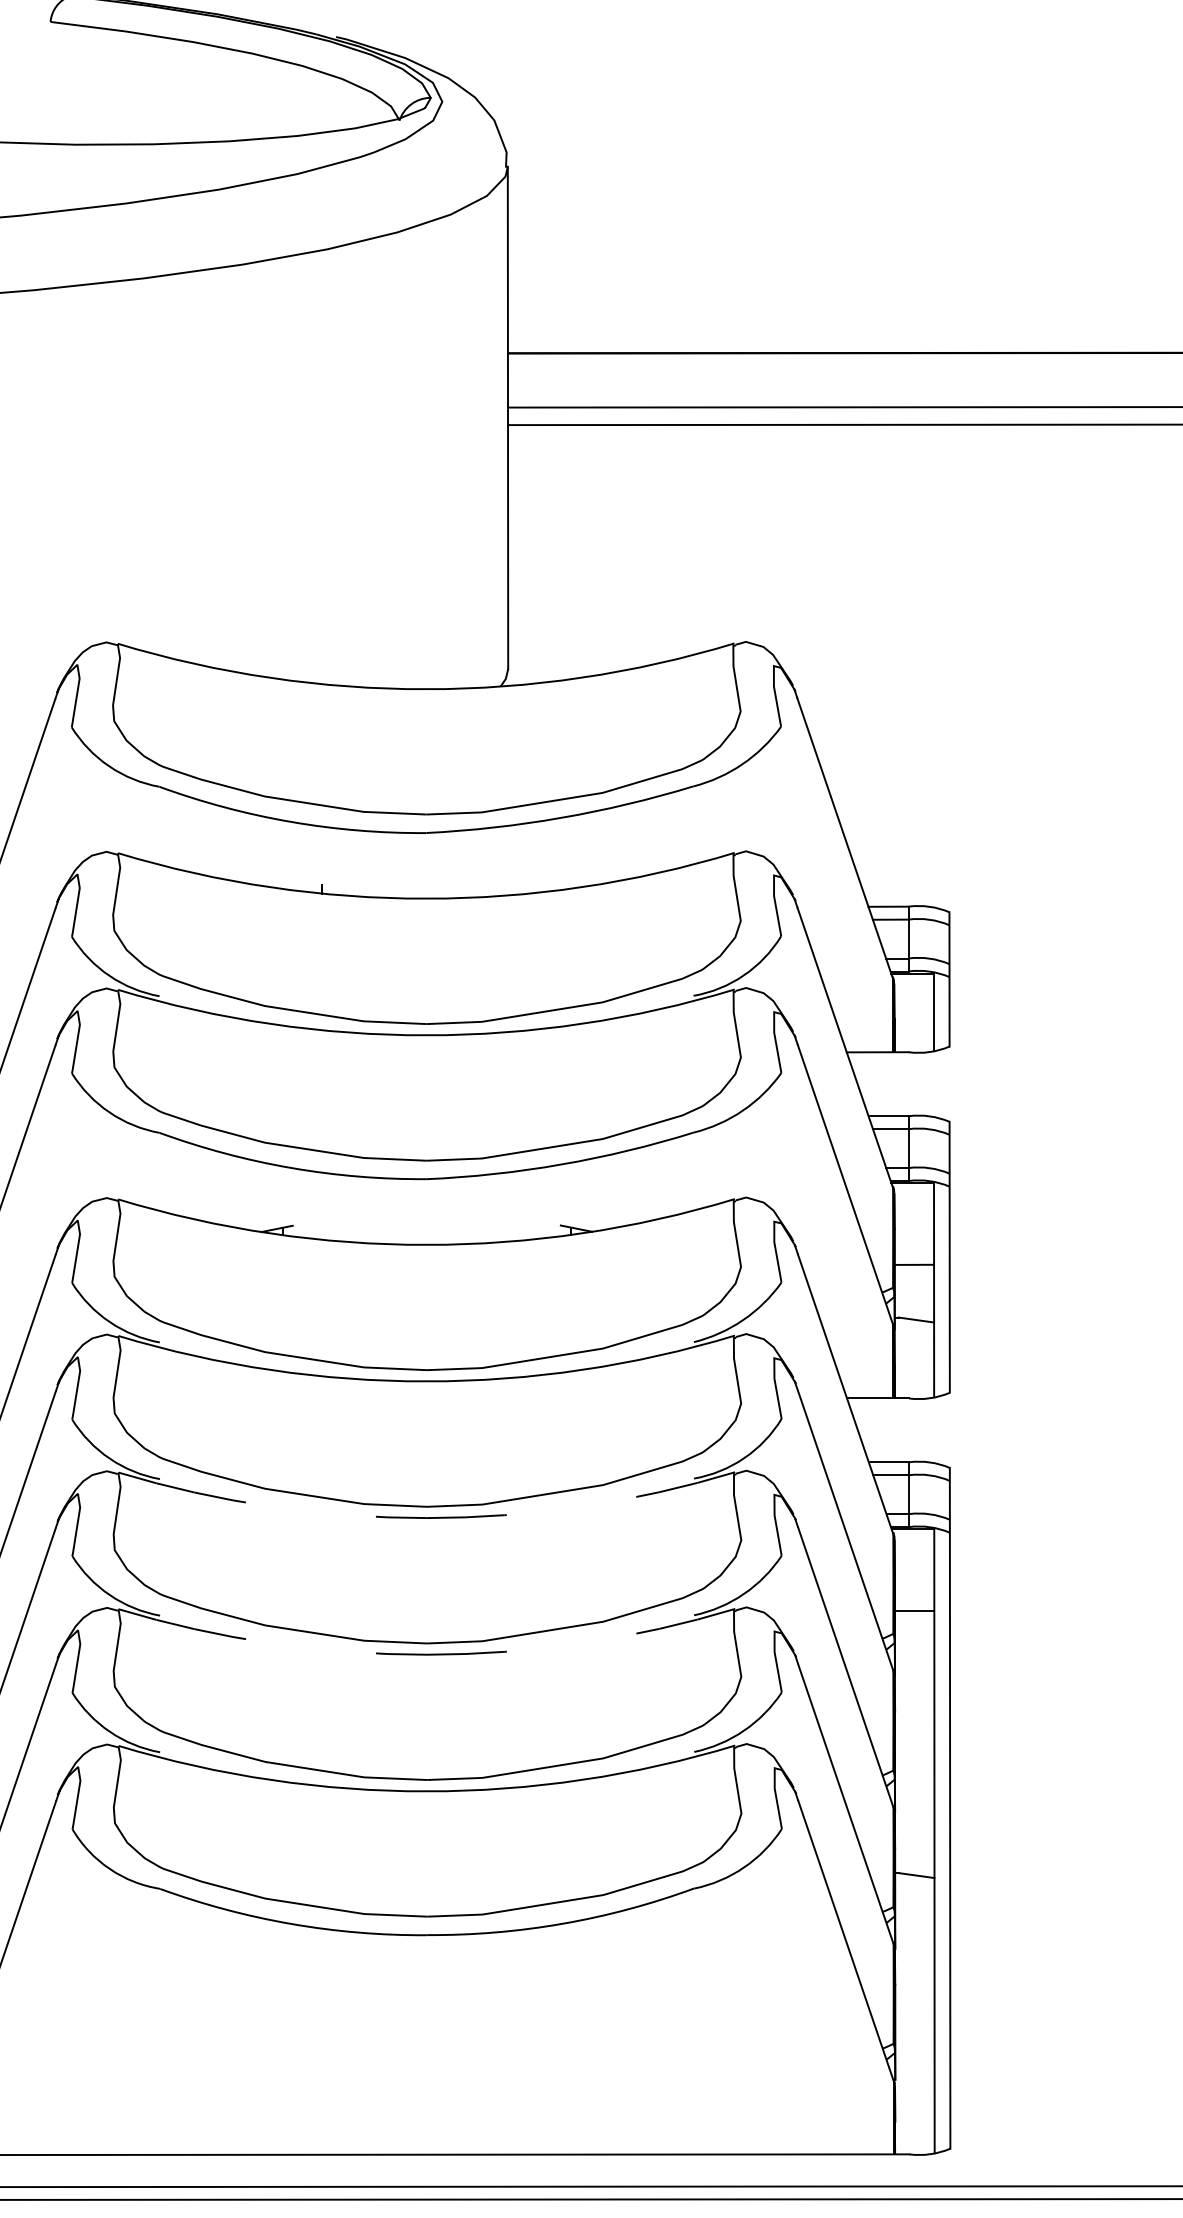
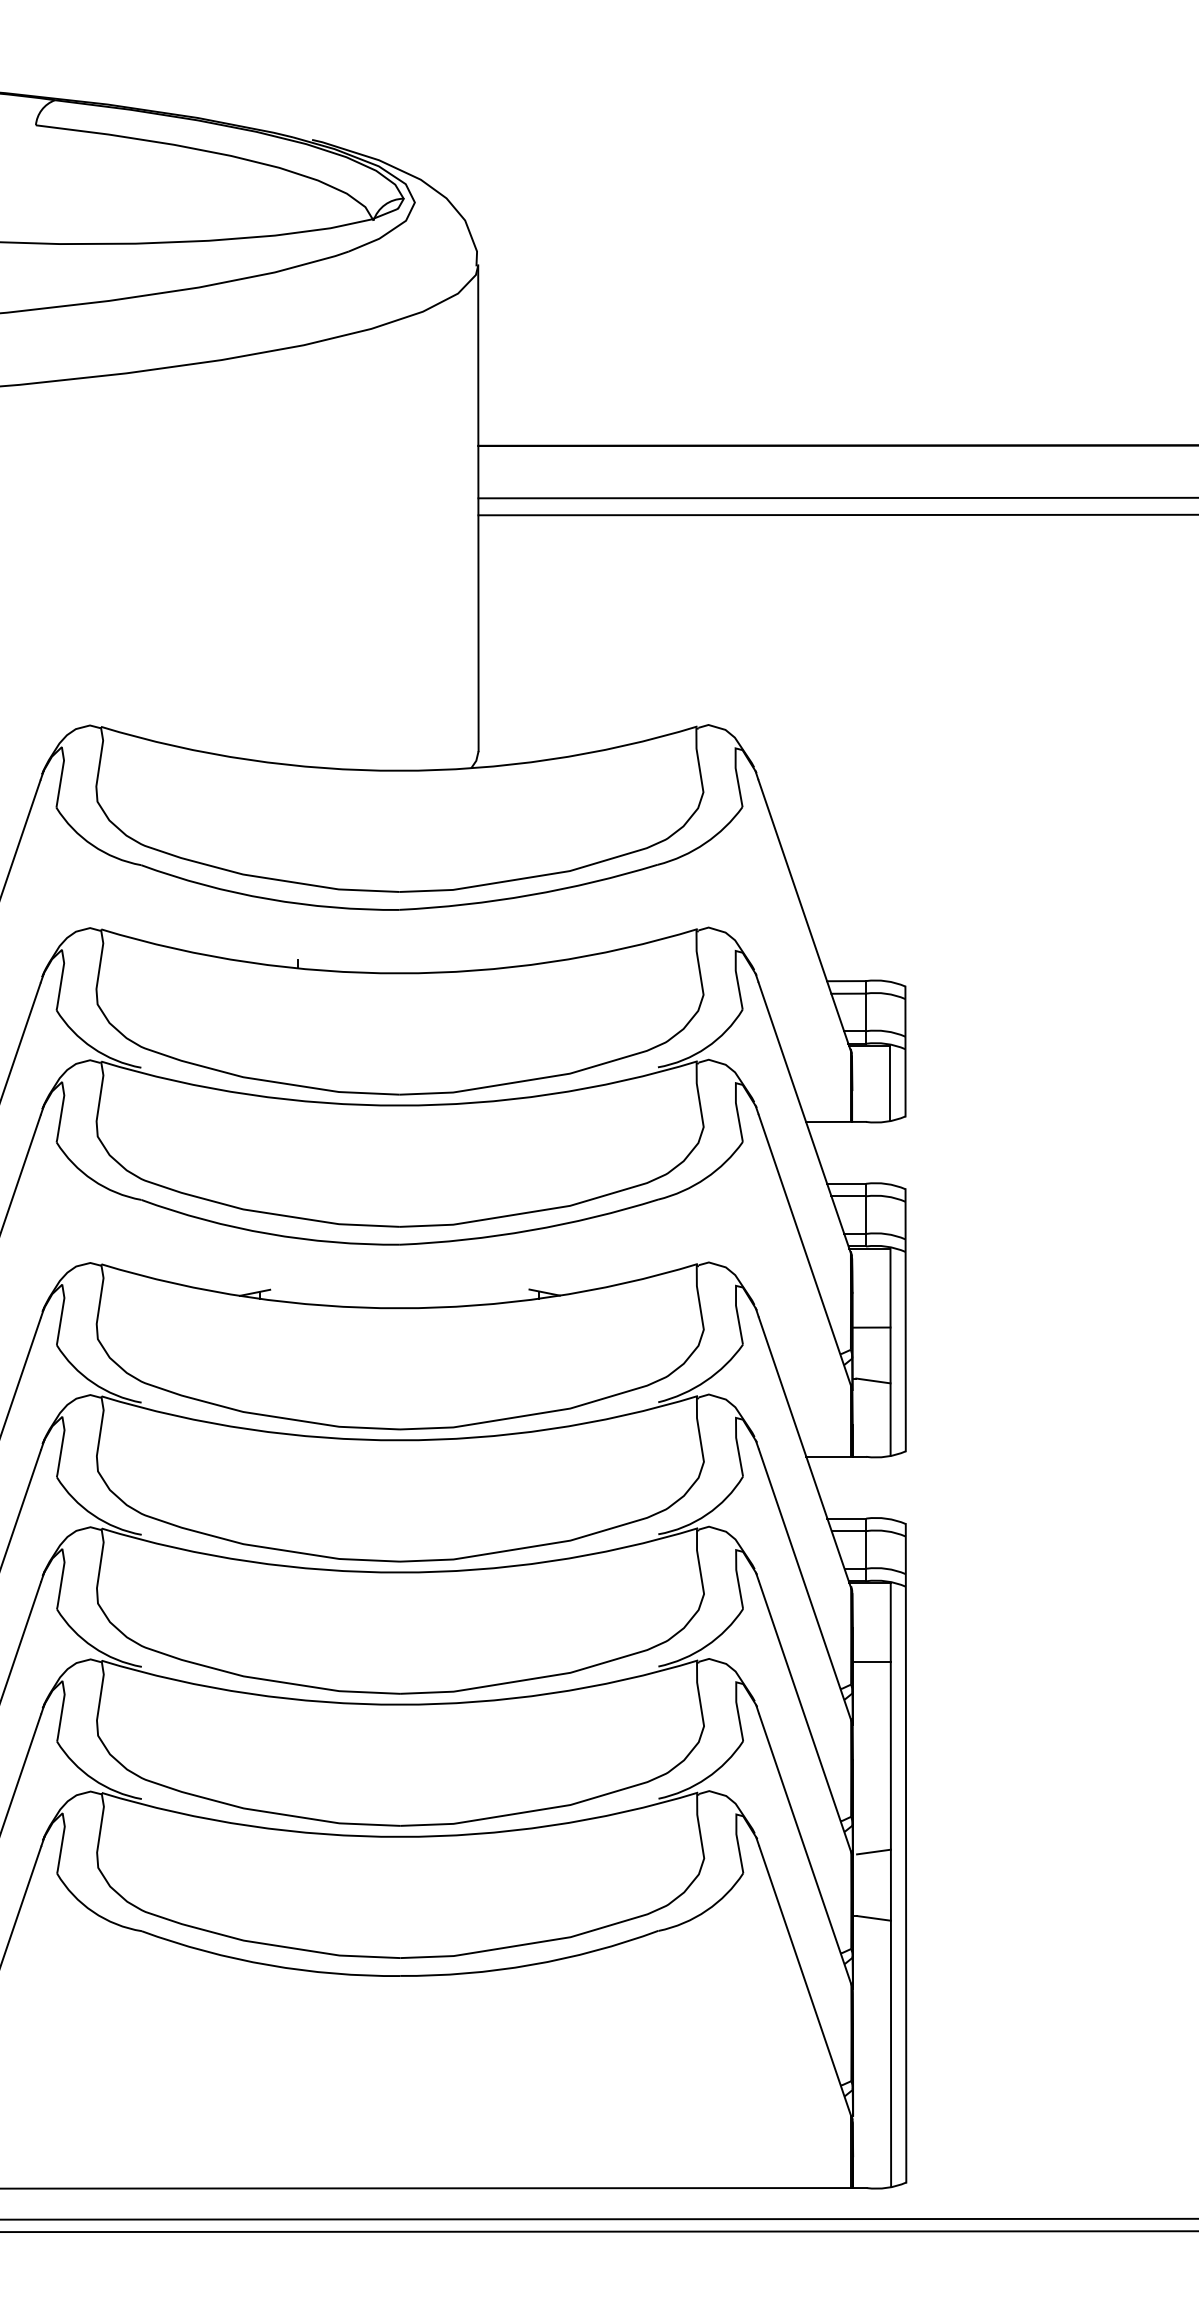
arc: (426, 1518) -> (399, 1572), dashed -> solid
arc: (427, 1654) -> (400, 1704), dashed -> solid
line: (916, 1806) -> (873, 1851), added

